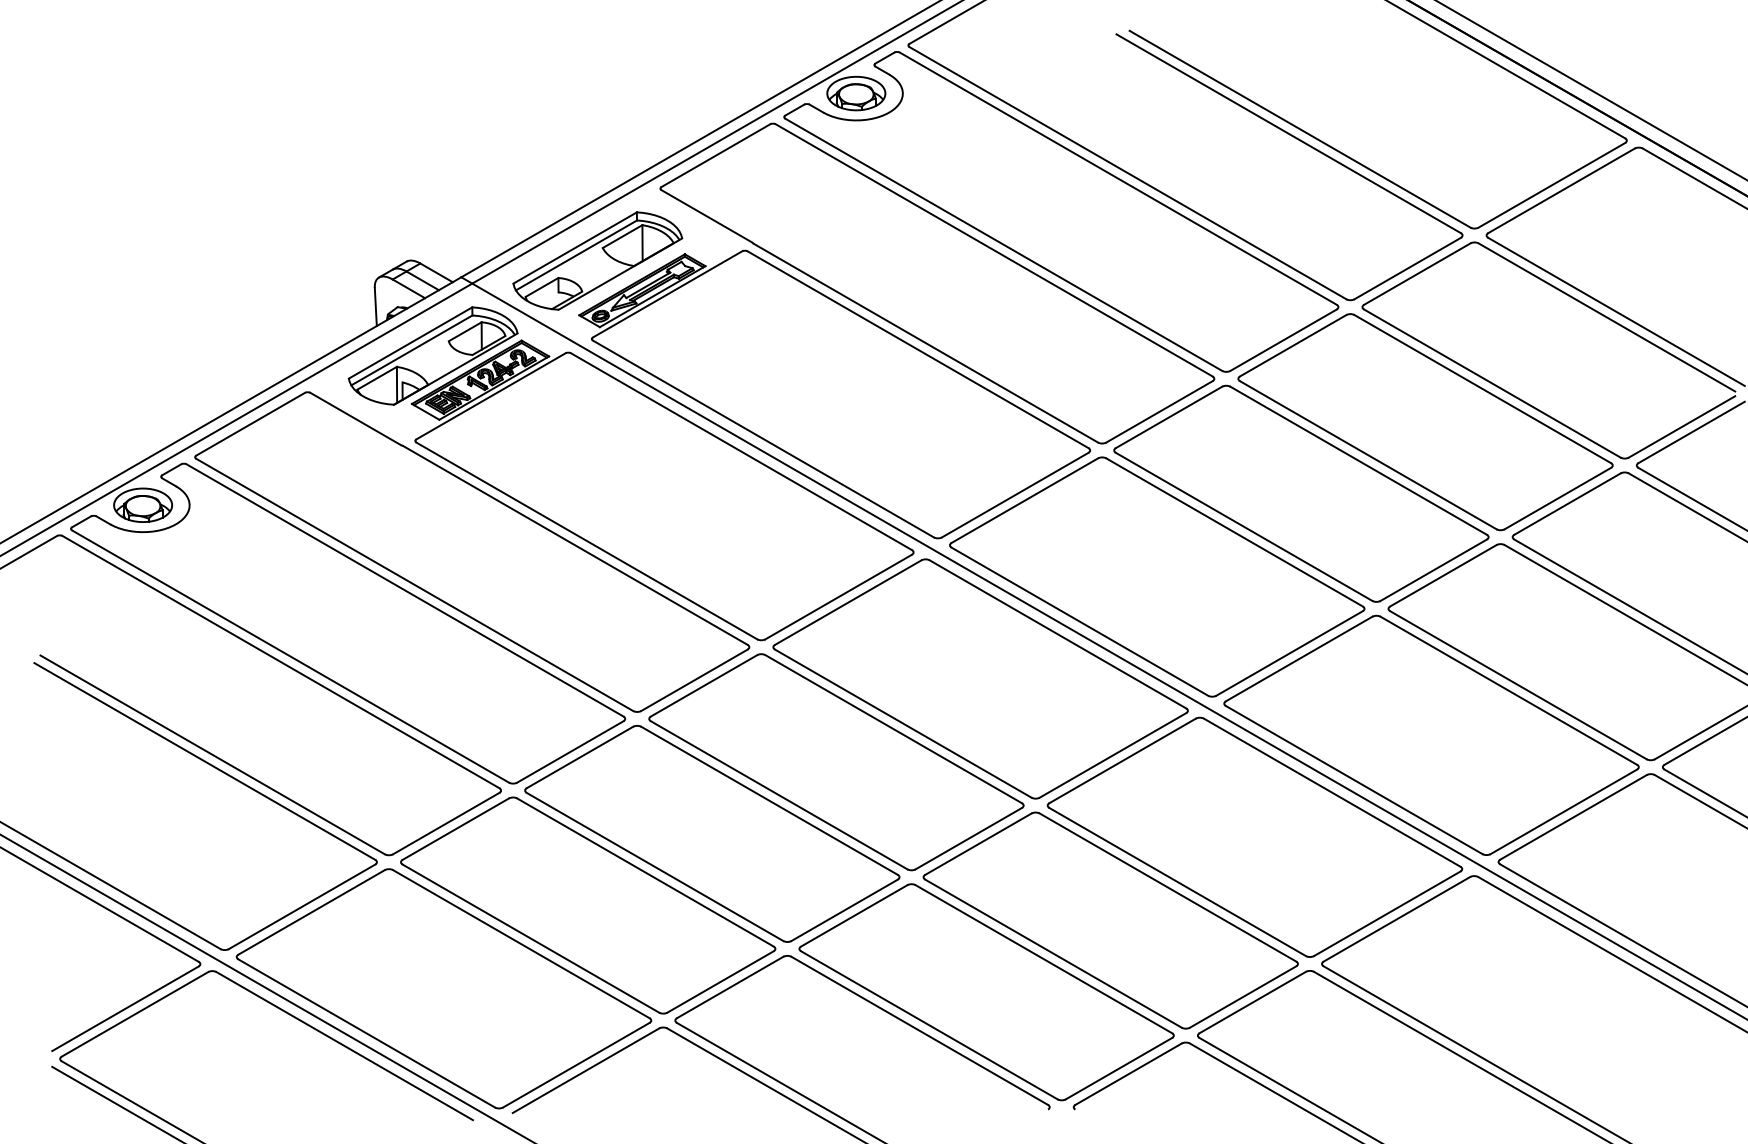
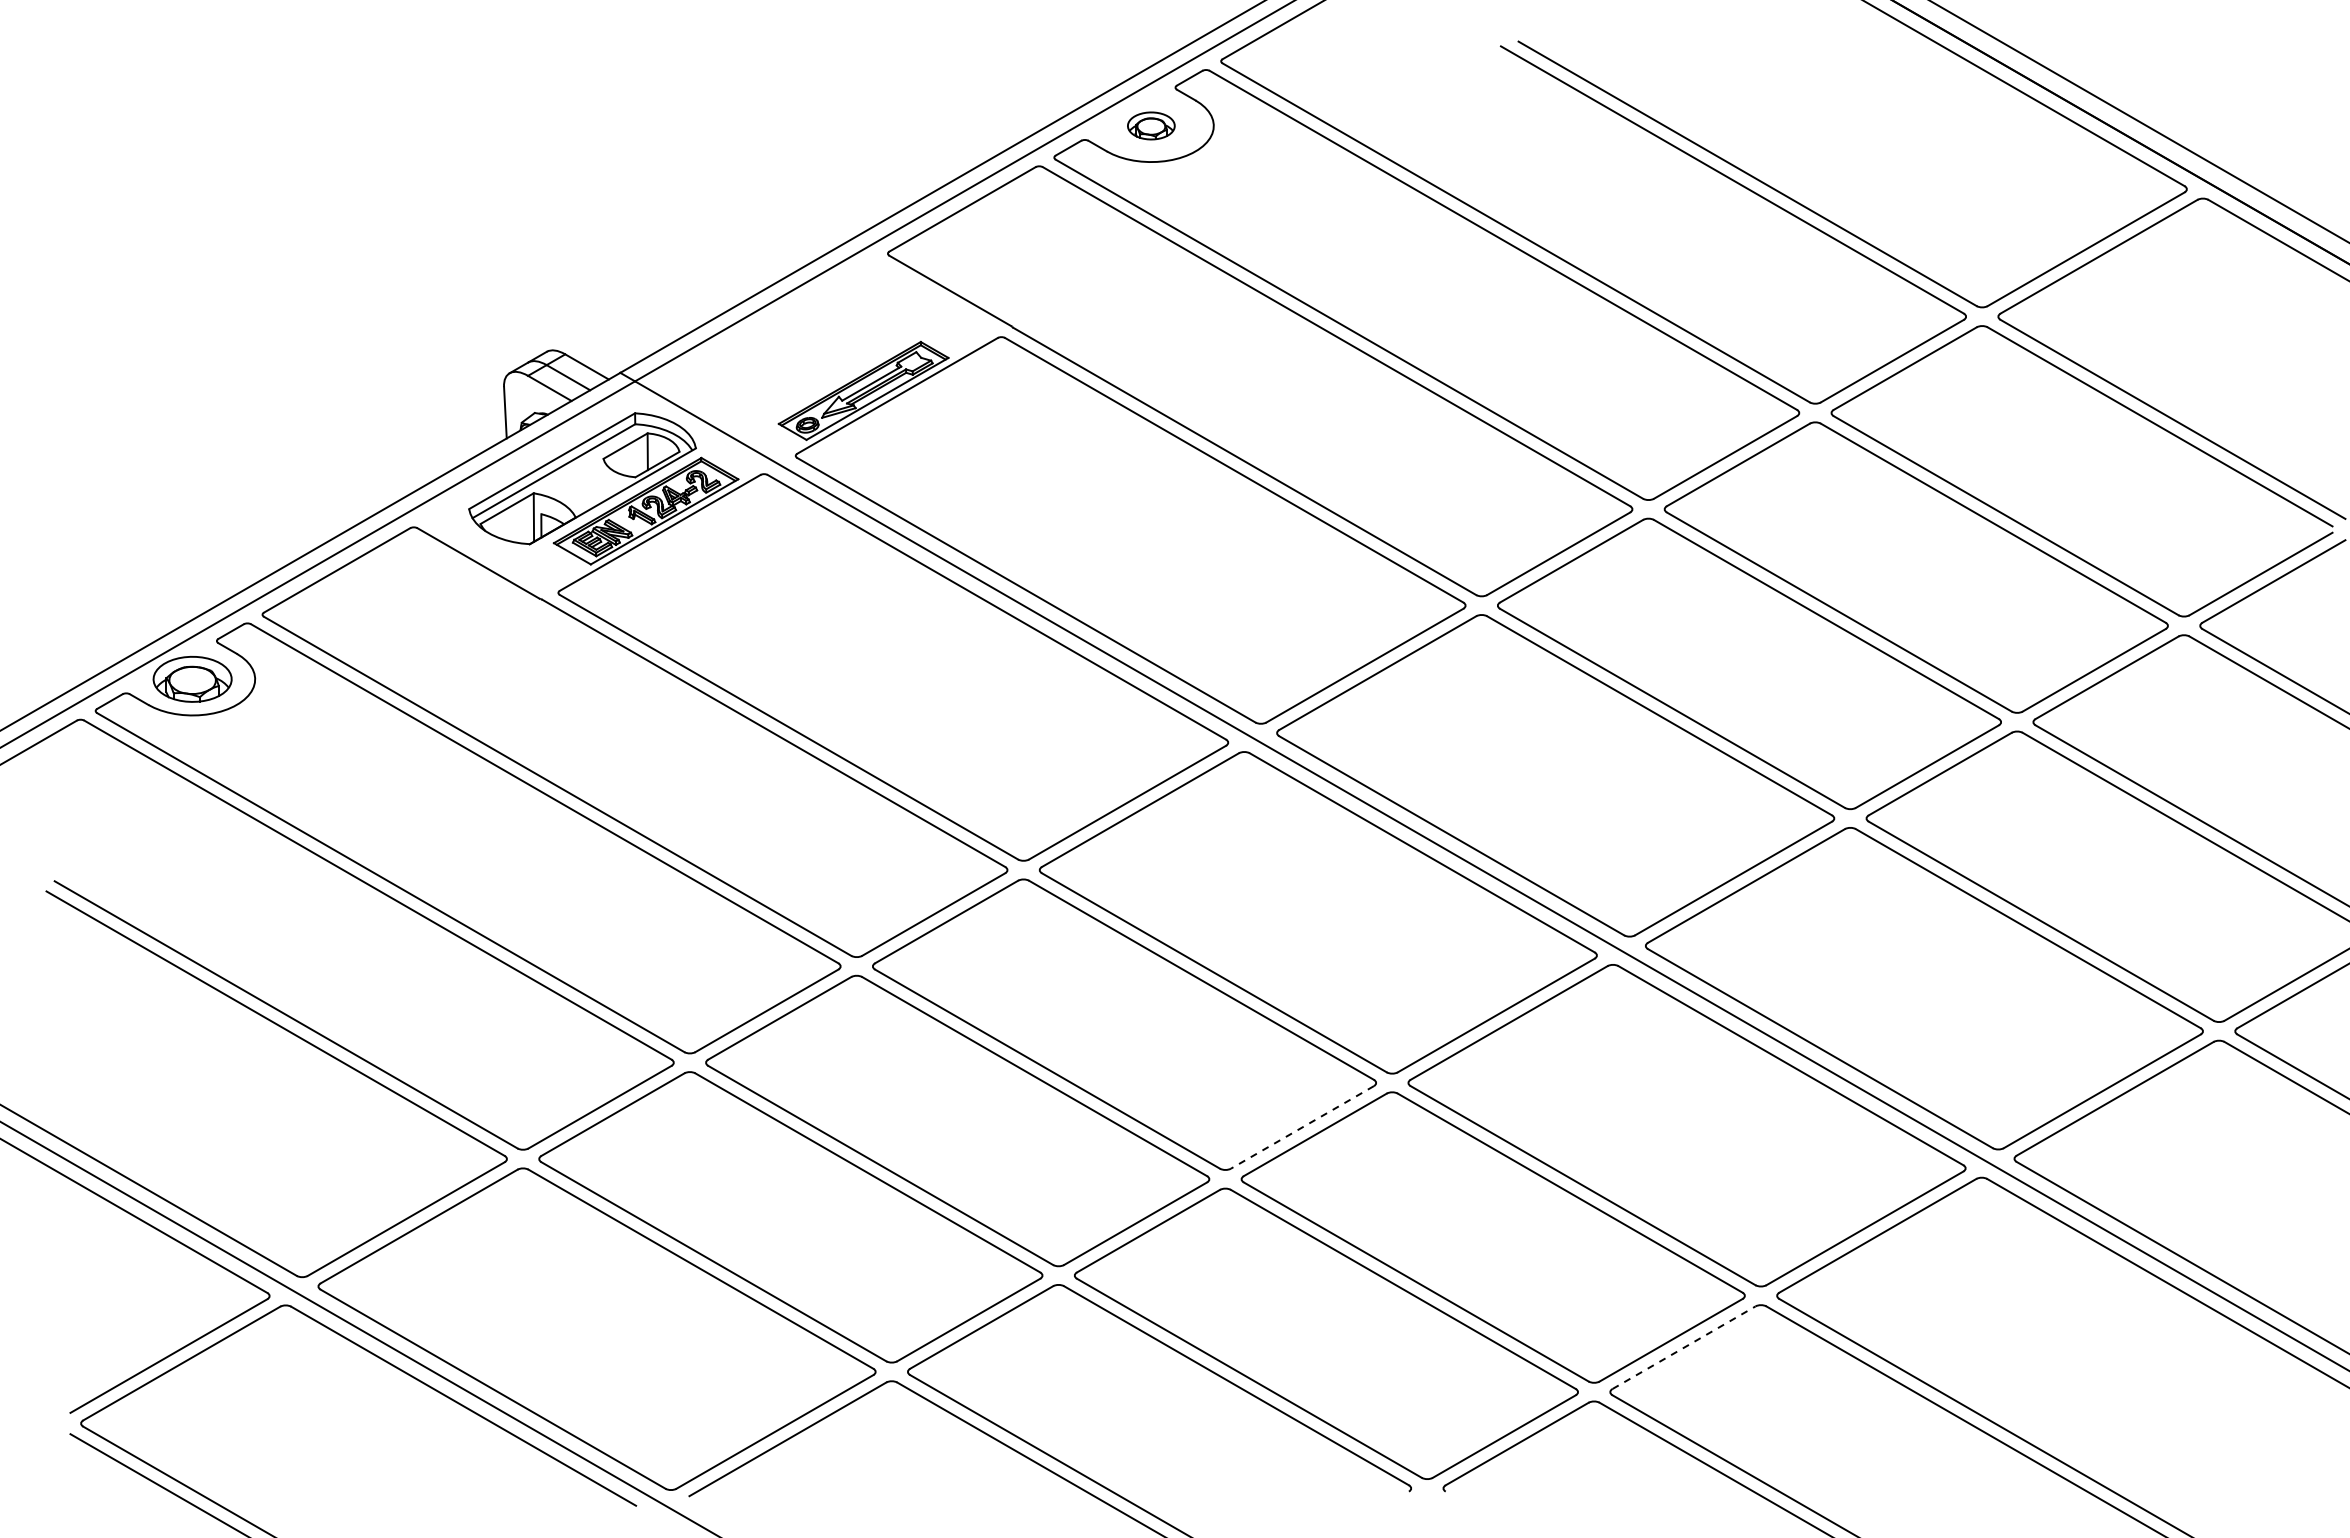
part: (856, 93) -> (1151, 125), size x0.6
part: (597, 260) -> (803, 350), removed
line: (968, 838) -> (1302, 1127), solid -> dashed
line: (1253, 1002) -> (1684, 1347), solid -> dashed

